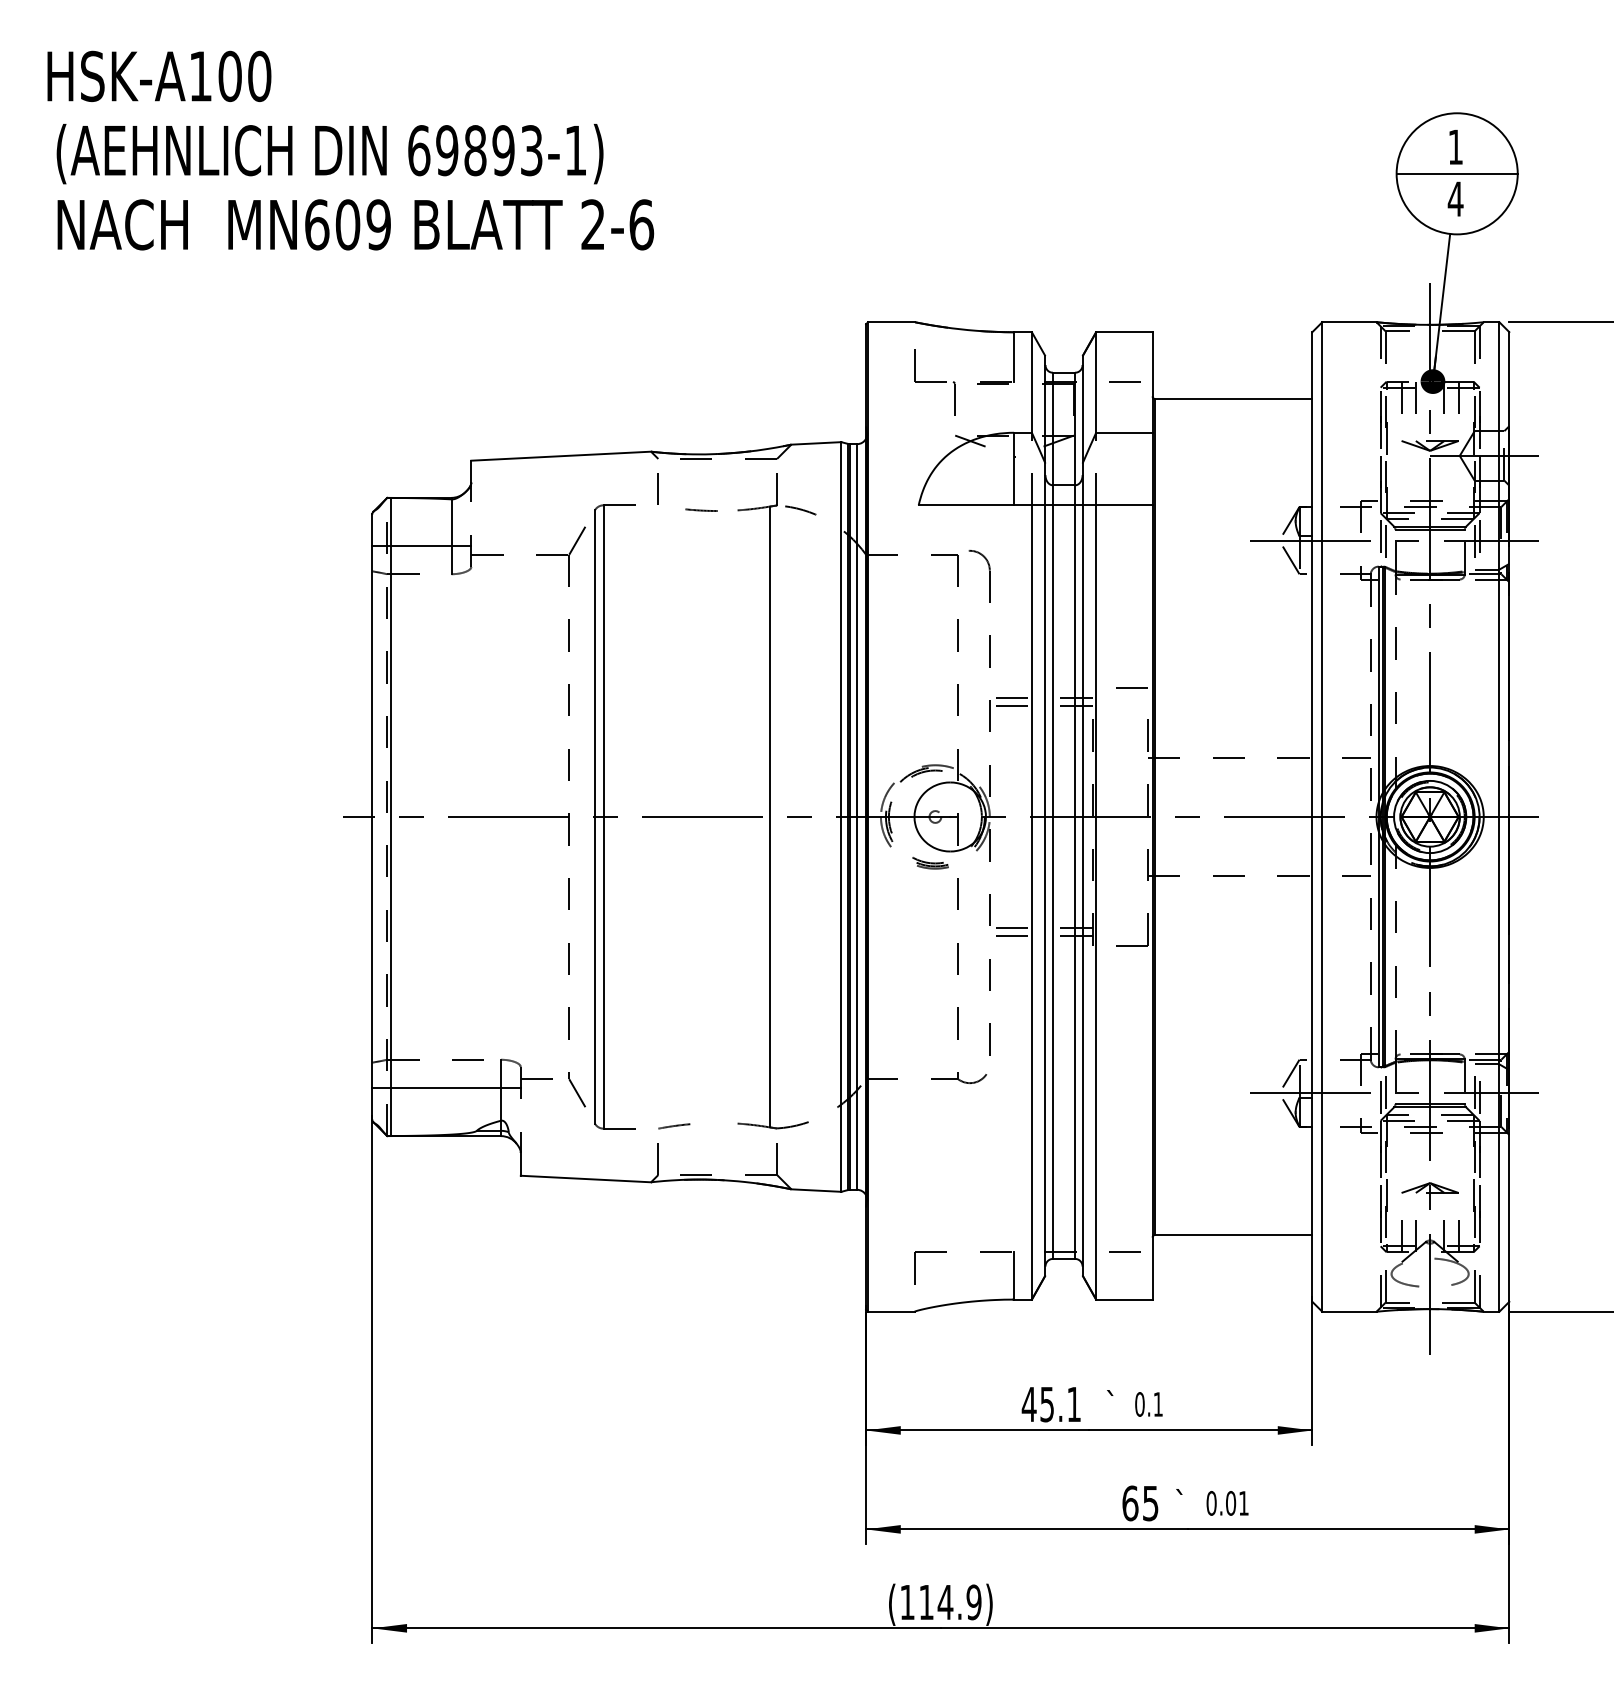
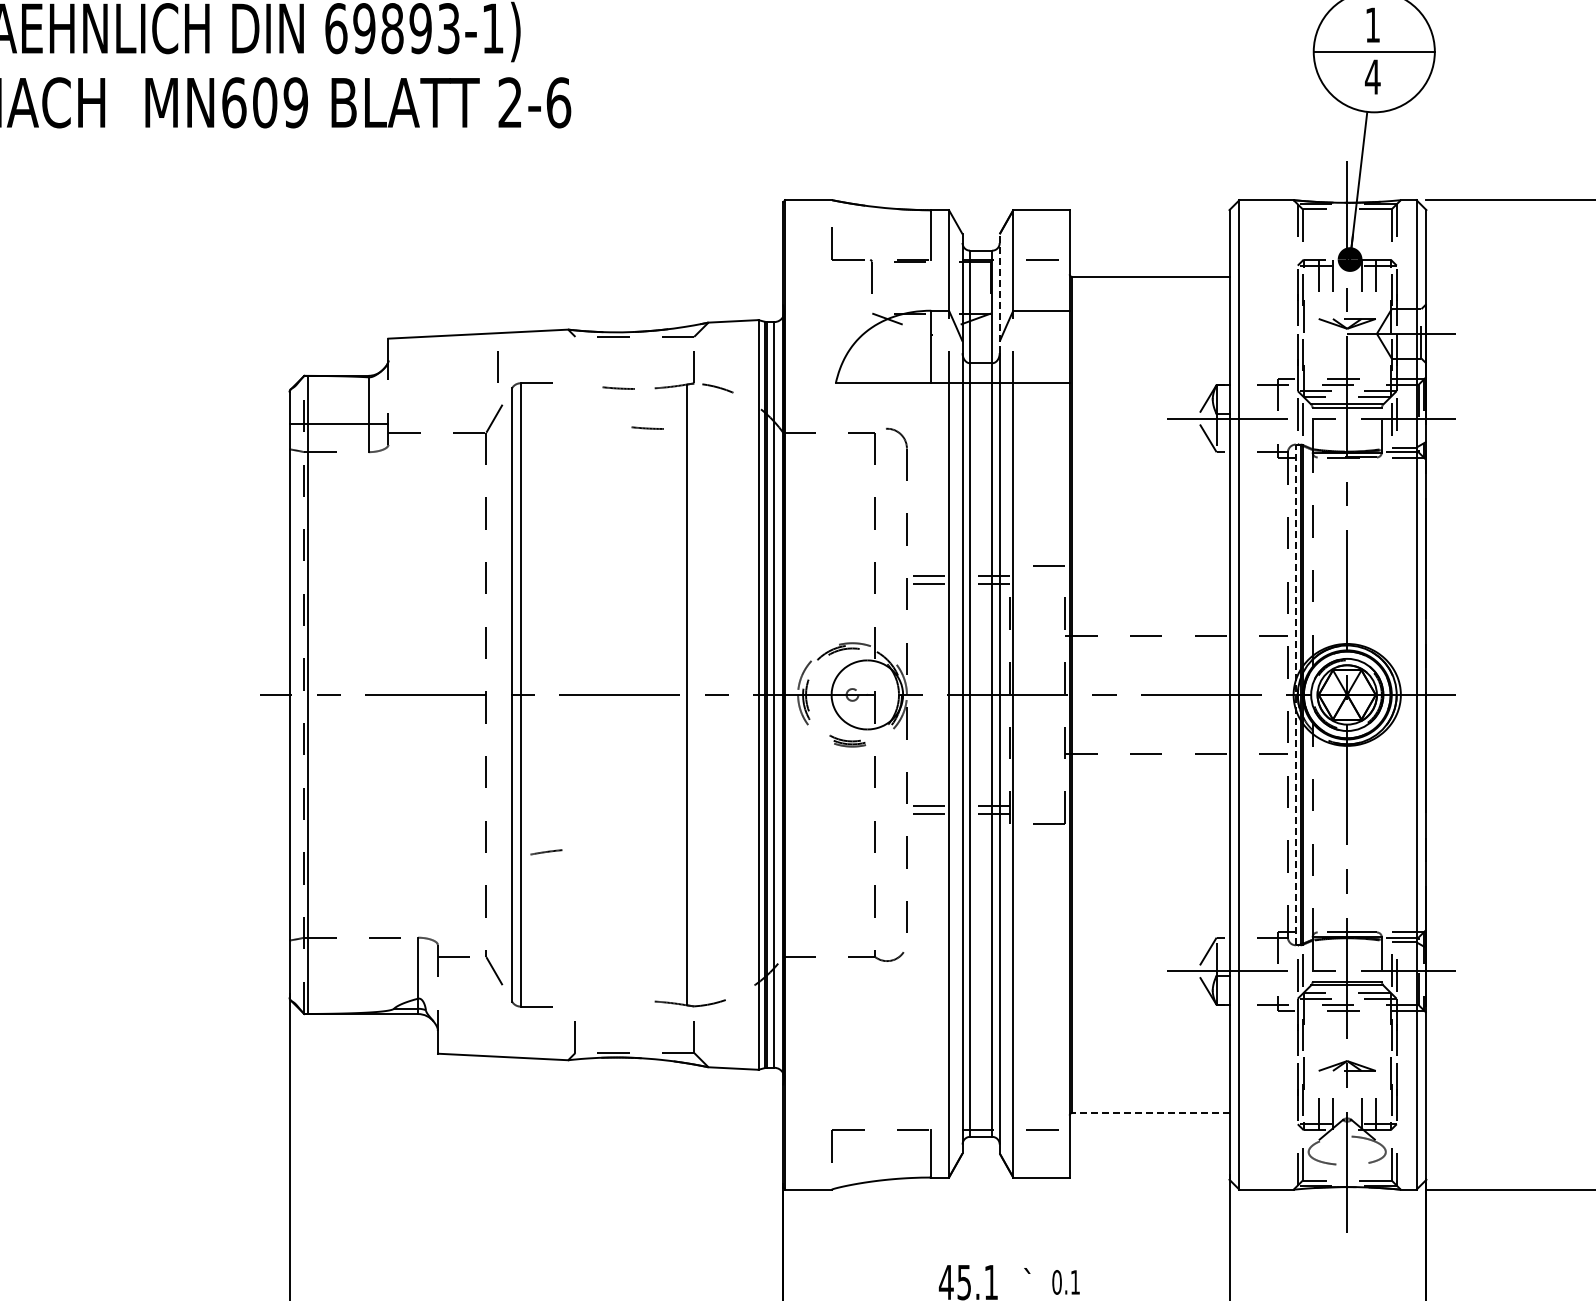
line: (1082, 415) -> (999, 293), solid -> dashed
line: (657, 488) -> (497, 366), moved
line: (730, 549) -> (647, 427), added
line: (1378, 816) -> (1295, 694), solid -> dashed
line: (446, 1087) -> (363, 965), removed
line: (674, 1126) -> (546, 852), moved
line: (1233, 1235) -> (1150, 1113), solid -> dashed

